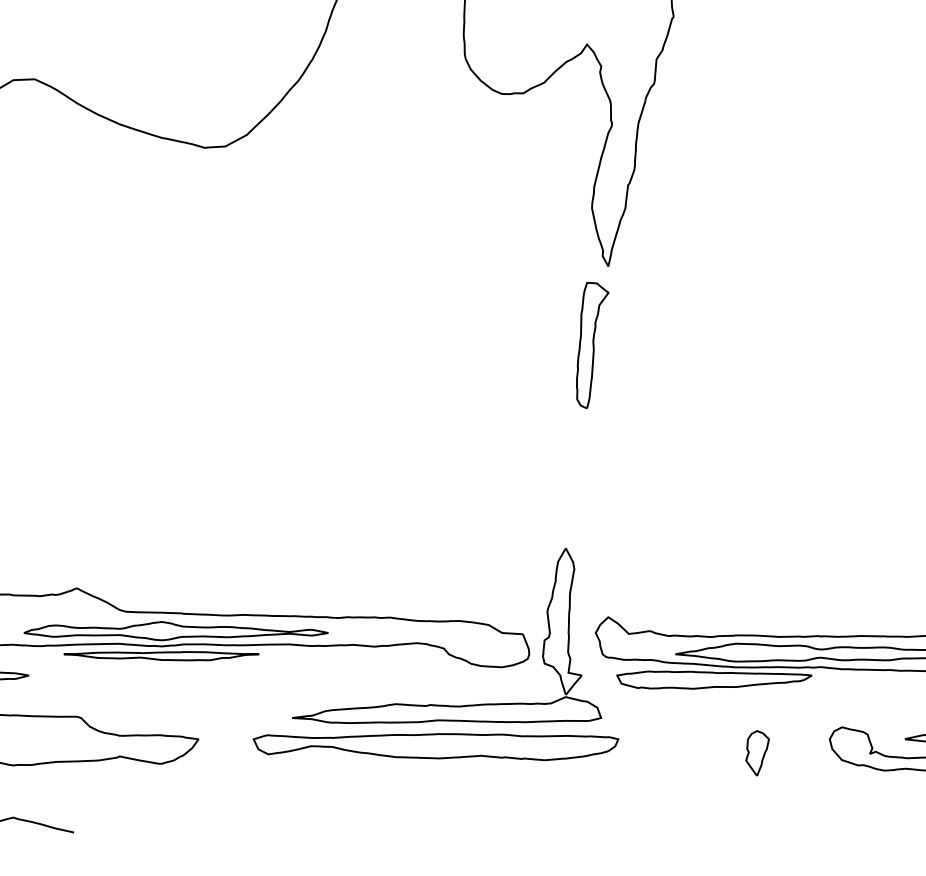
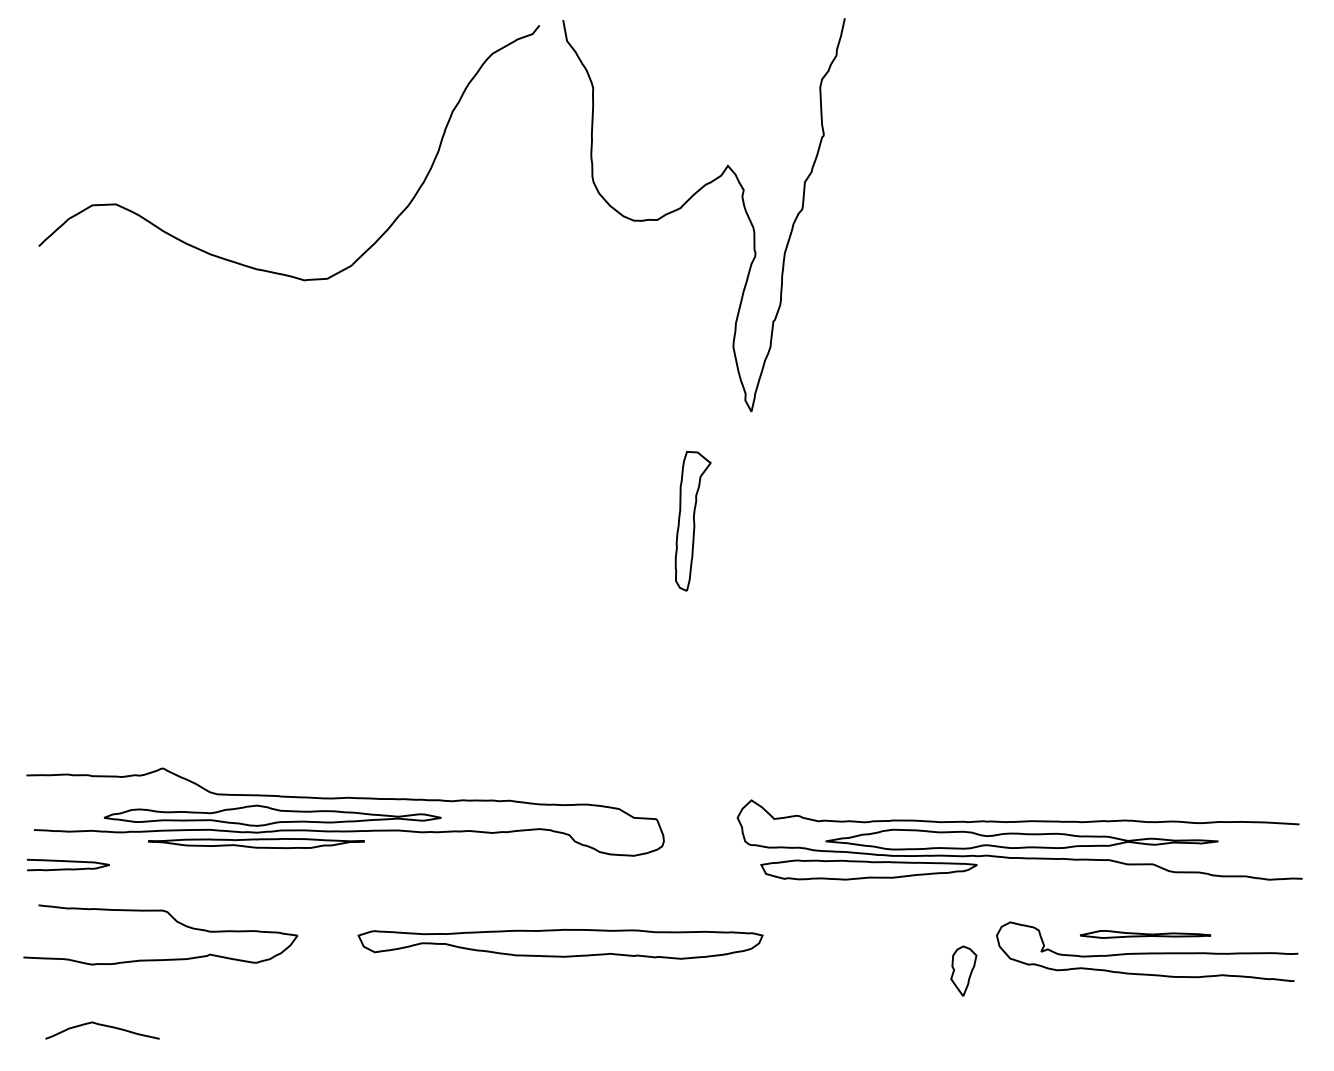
part: (592, 345) -> (692, 521), moved
part: (446, 704) -> (572, 897), removed
part: (757, 752) -> (963, 970), moved

